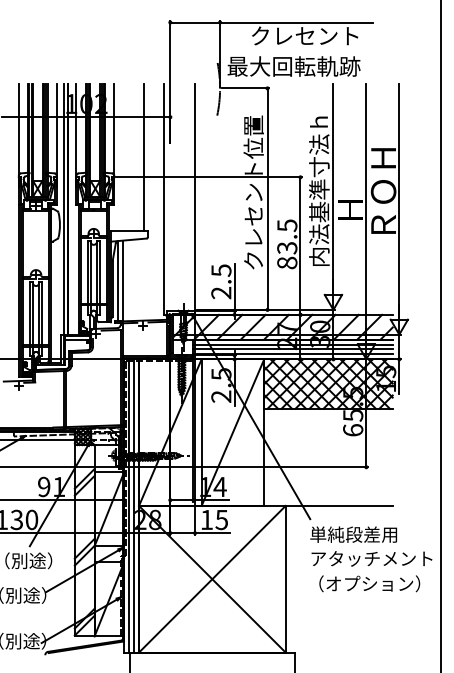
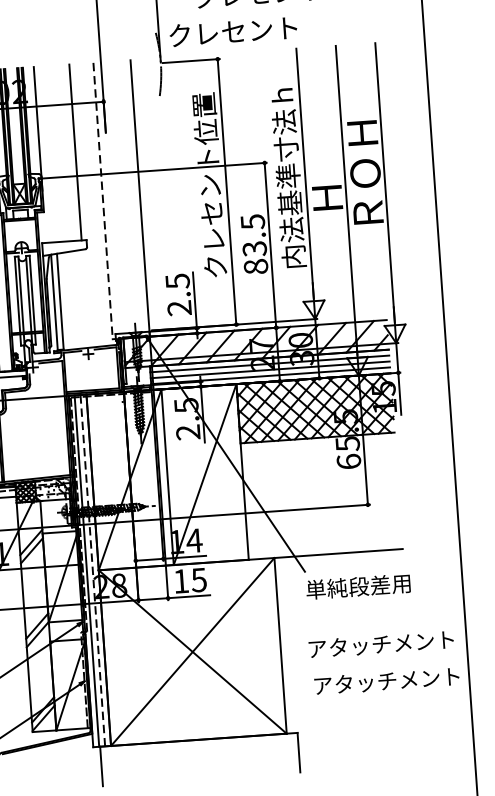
text: (293, 66) -> (247, 30), 最大回転軌跡 -> クレセント
line: (164, 200) -> (103, 202), solid -> dashed
line: (134, 505) -> (93, 570), solid -> dashed
text: (371, 558) -> (386, 680), moved
text: (369, 583) -> (381, 643), （オプション） -> アタッチメント

